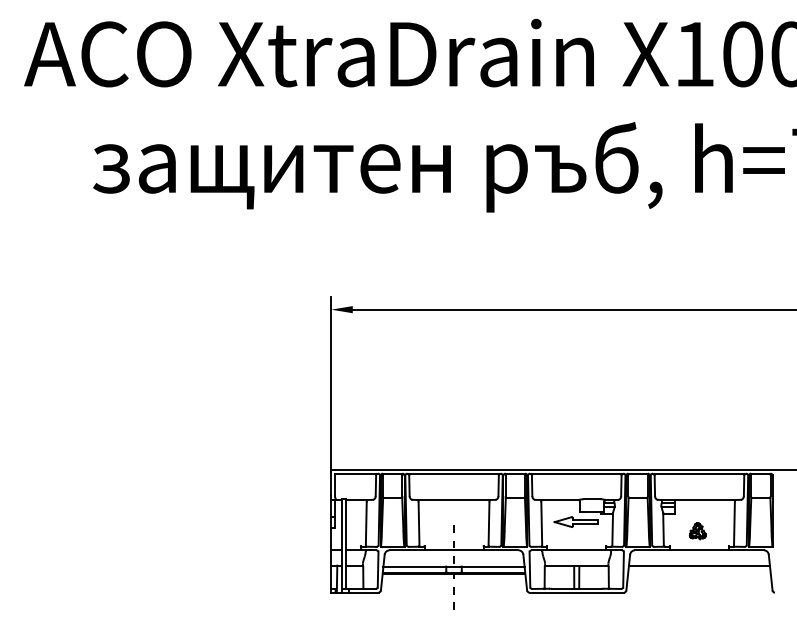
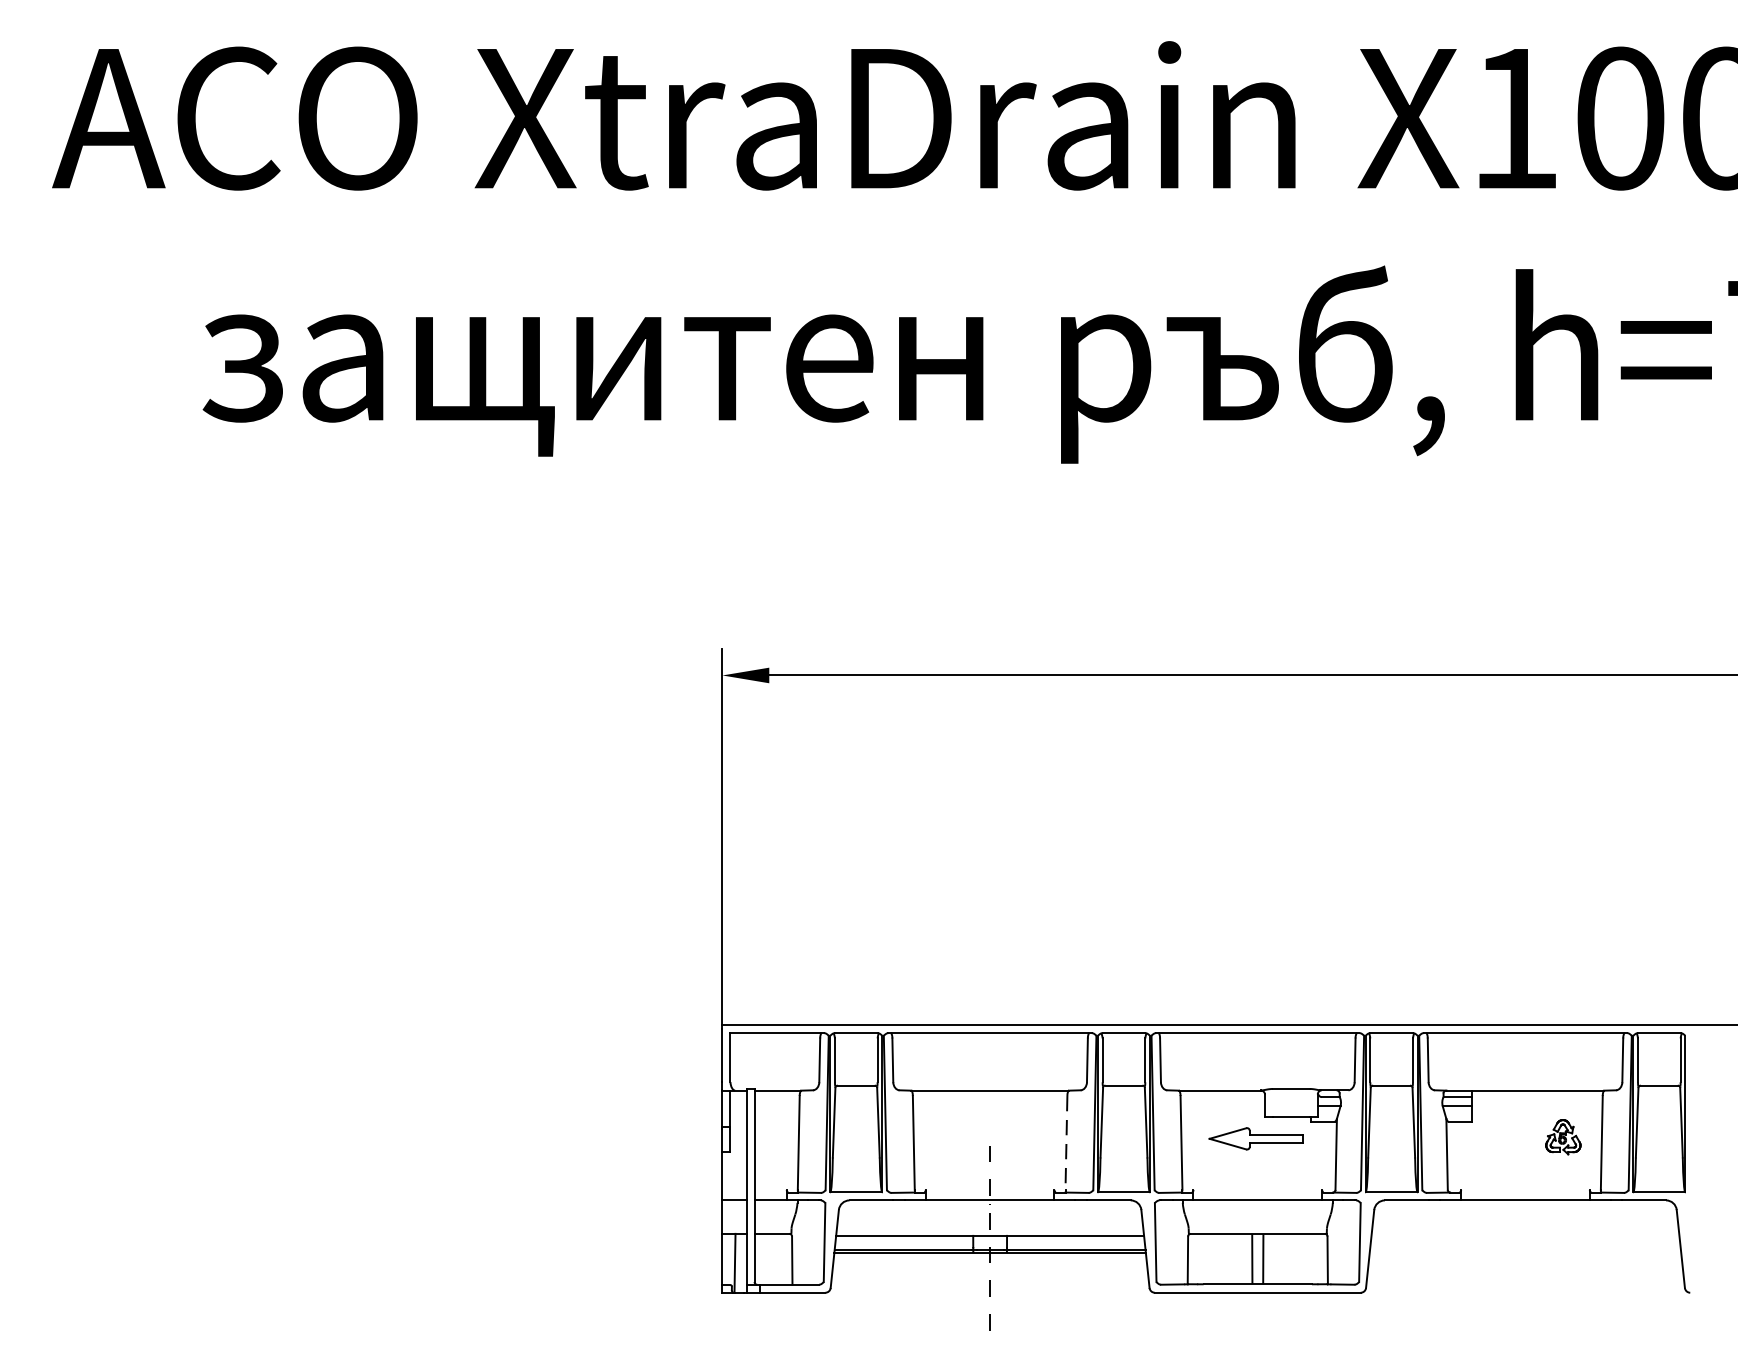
line: (489, 523) -> (1067, 1141), solid -> dashed
part: (697, 531) -> (1562, 1137), moved
line: (698, 565) -> (1523, 1233), removed

